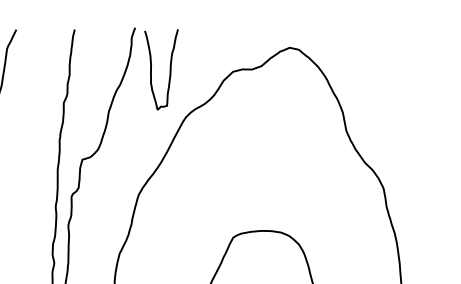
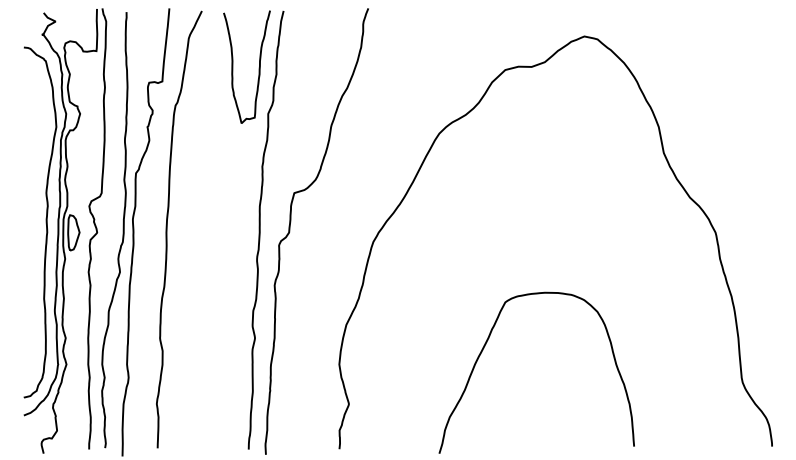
curve: (169, 69) -> (258, 67), moved

